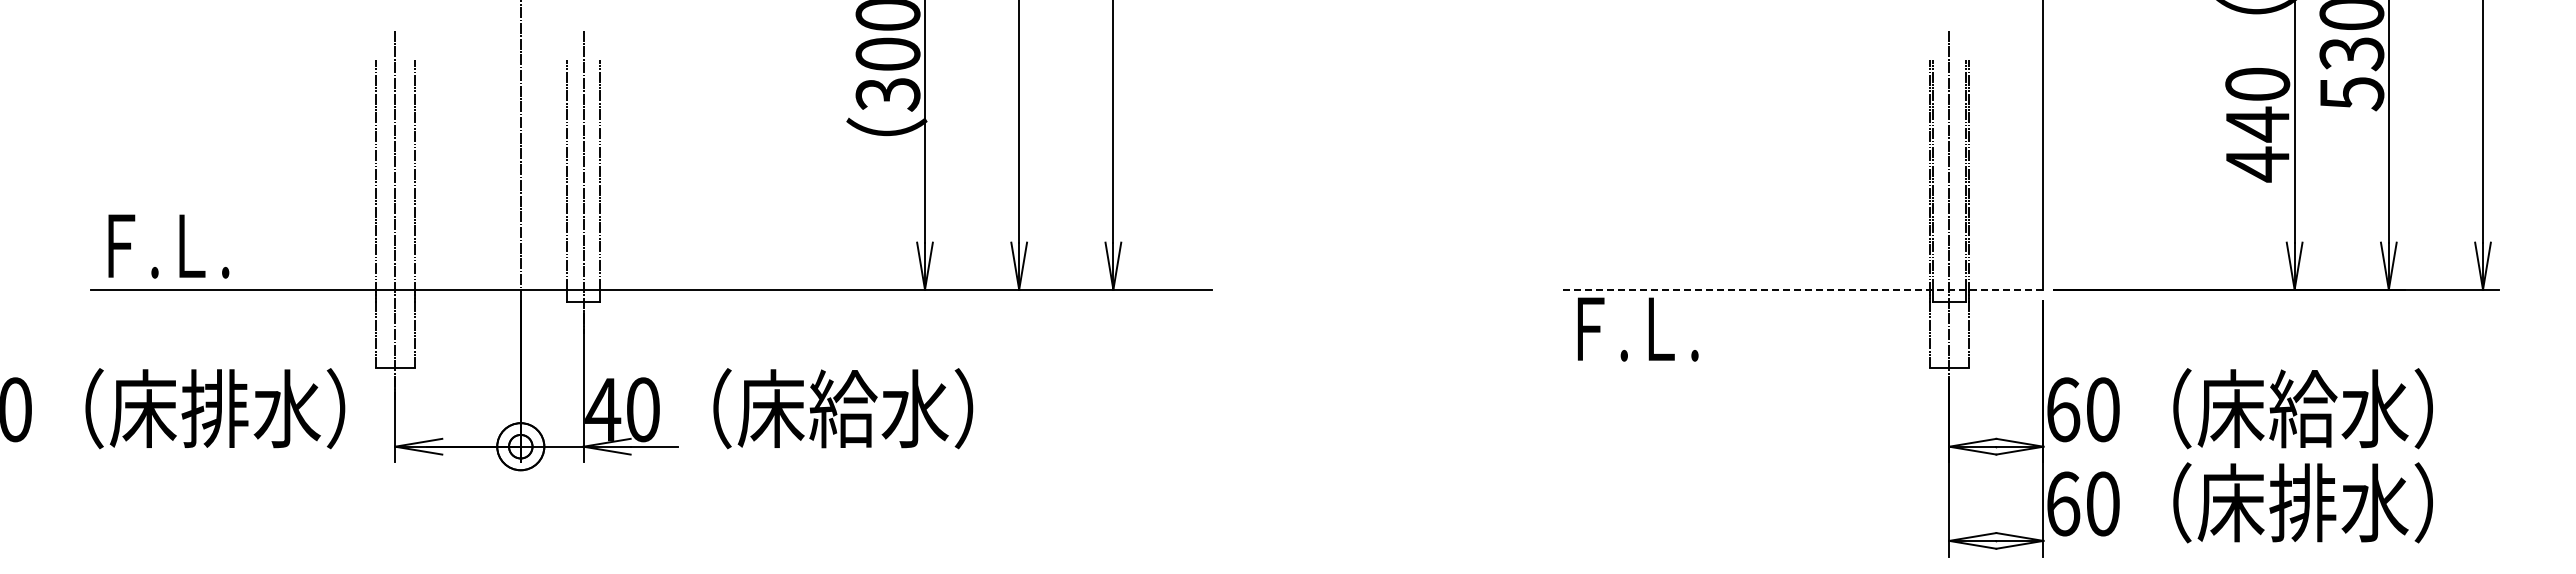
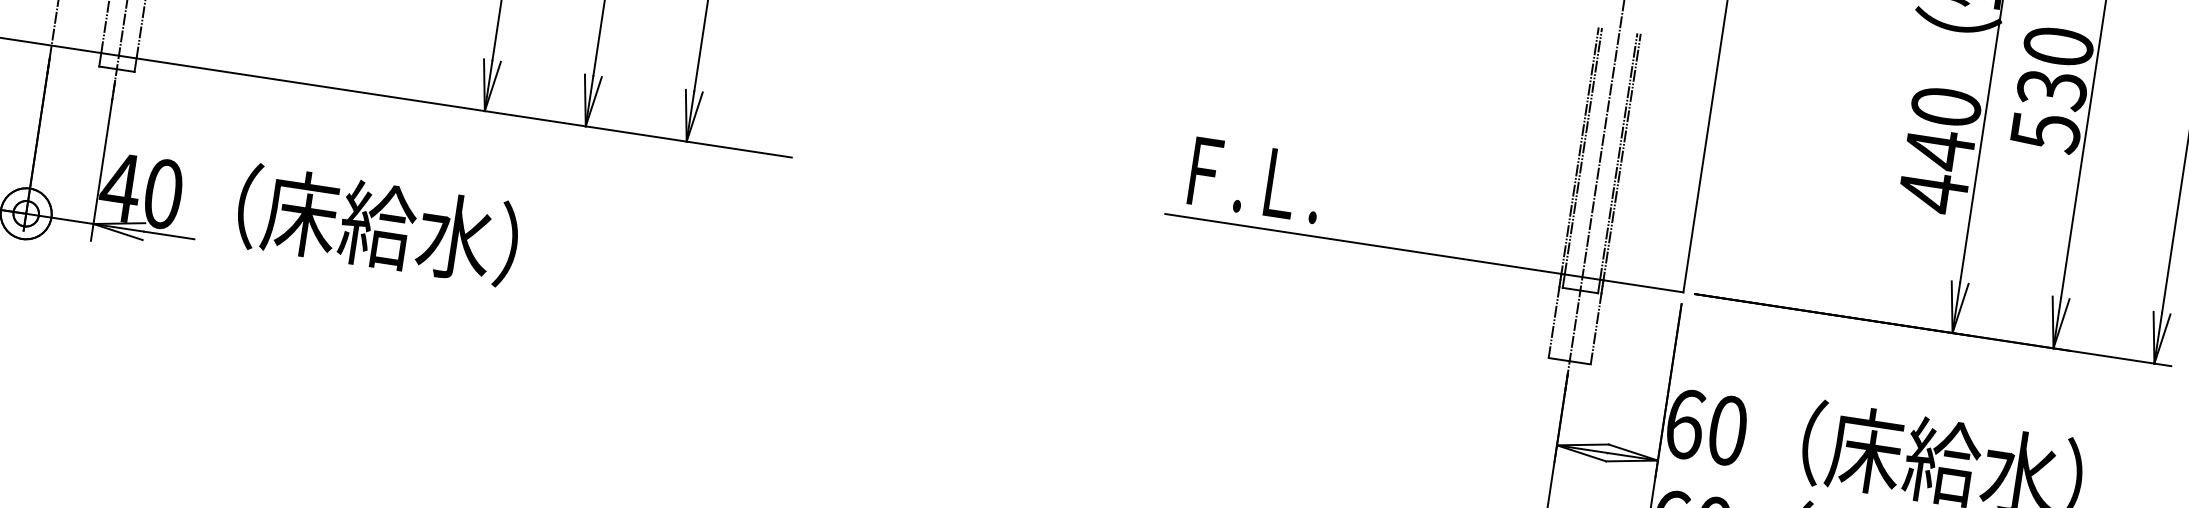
line: (1801, 289) -> (1424, 252), dashed -> solid
text: (1638, 329) -> (1256, 180), moved

